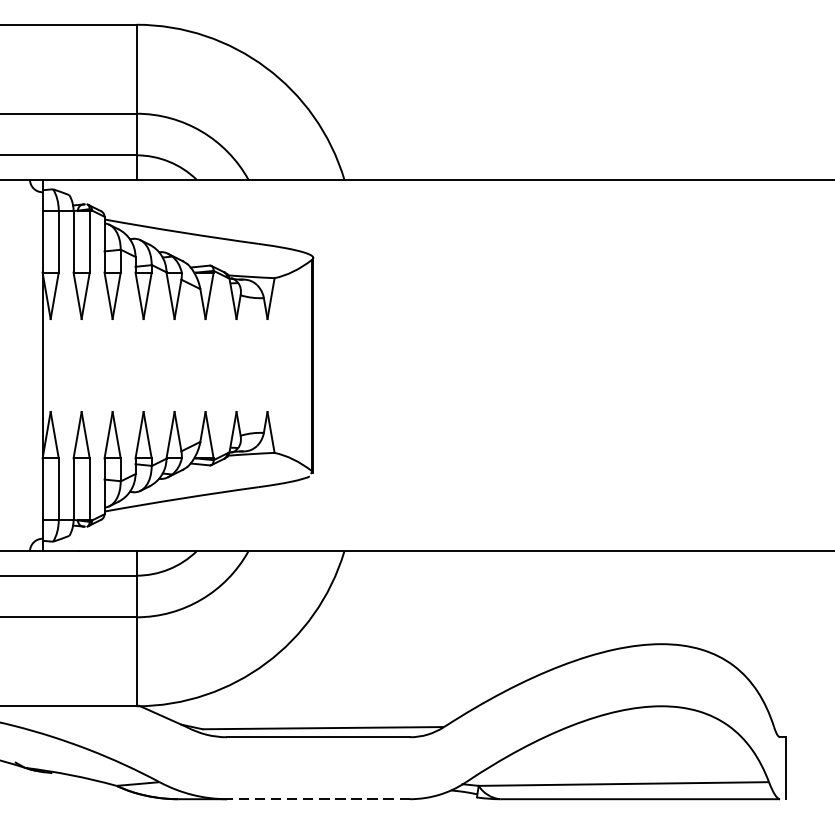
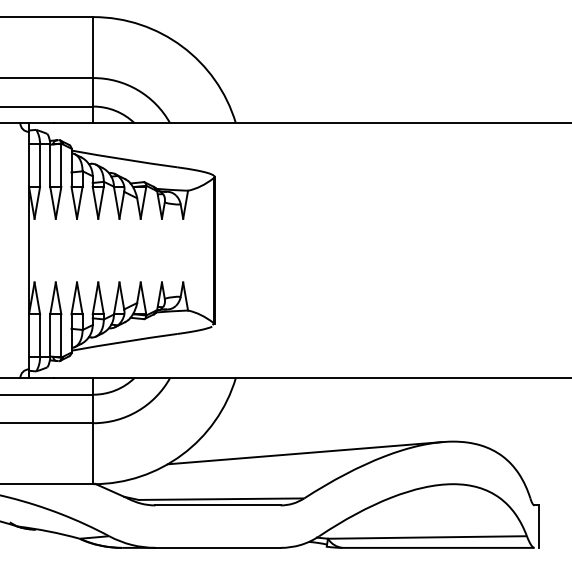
line: (444, 661) -> (304, 453), added
line: (319, 798) -> (218, 547), dashed -> solid

